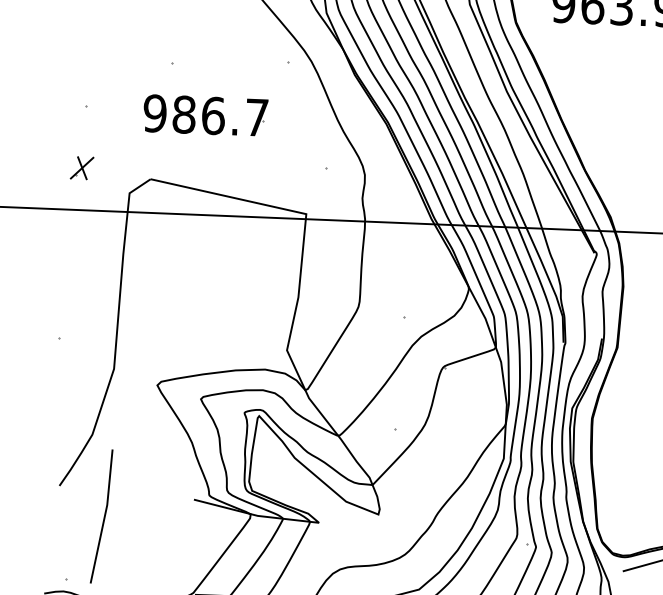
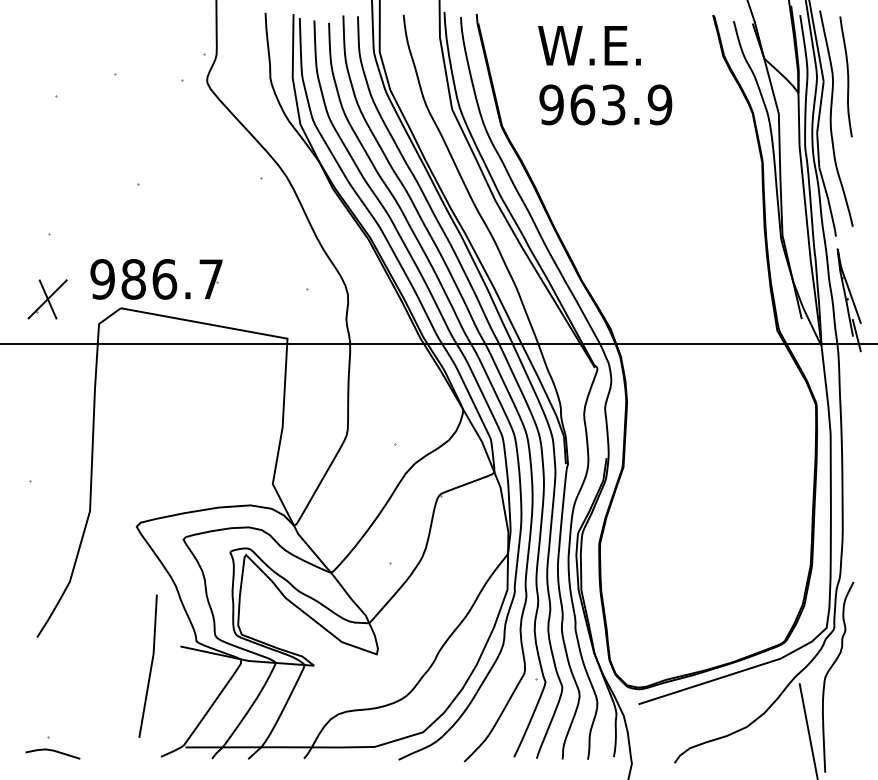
part: (205, 115) -> (156, 279), moved
part: (82, 168) -> (47, 299), size x1.67
line: (103, 515) -> (150, 665), moved

